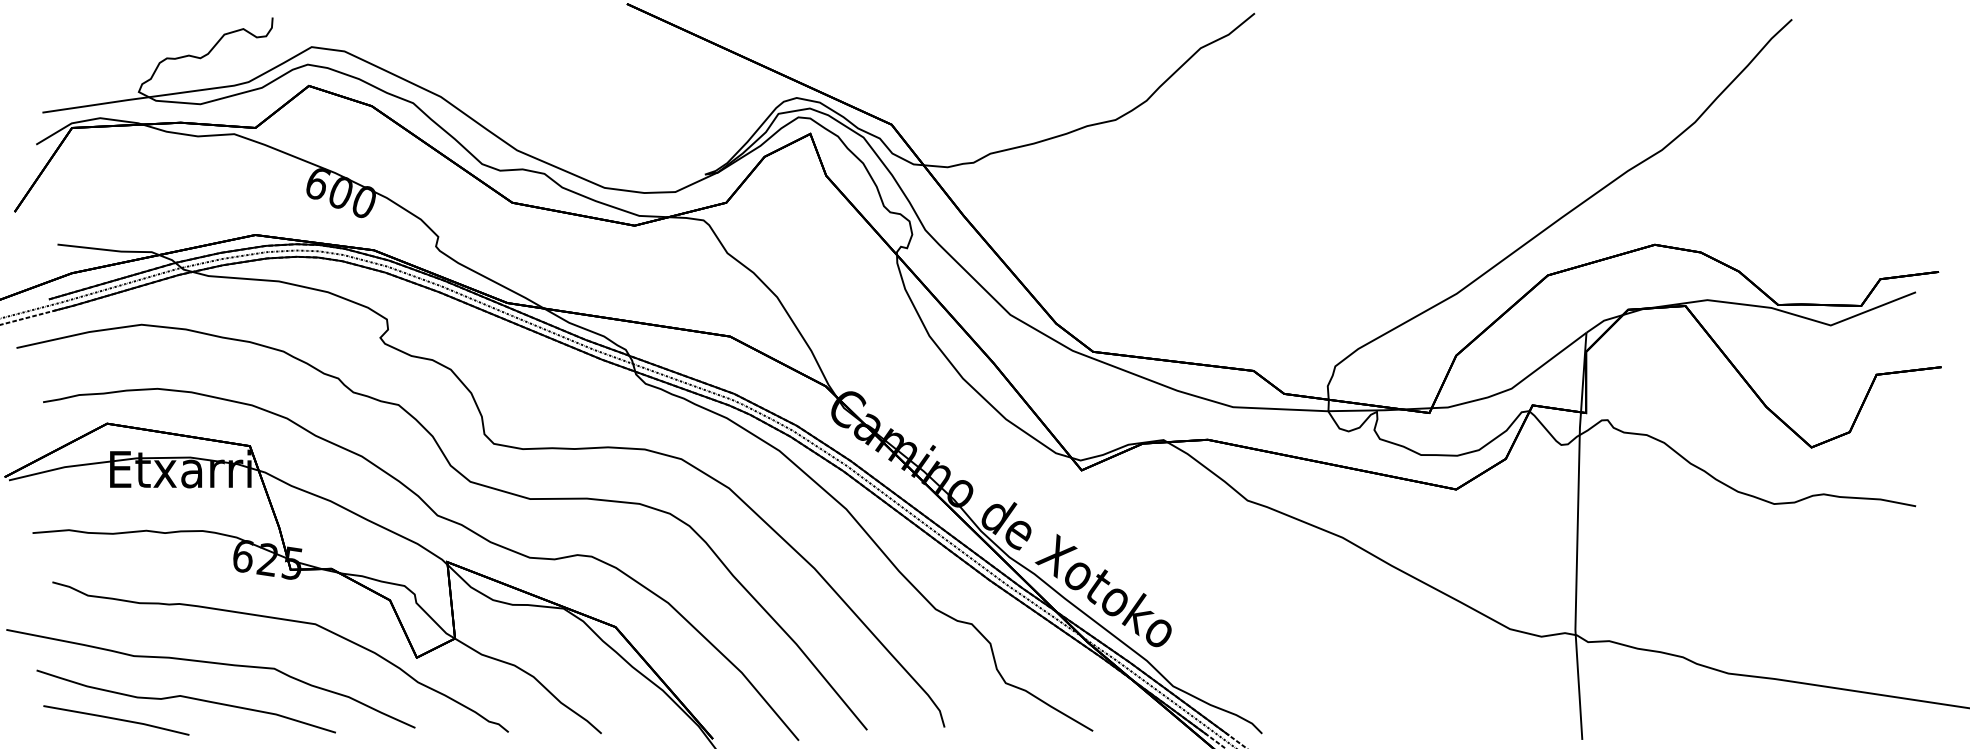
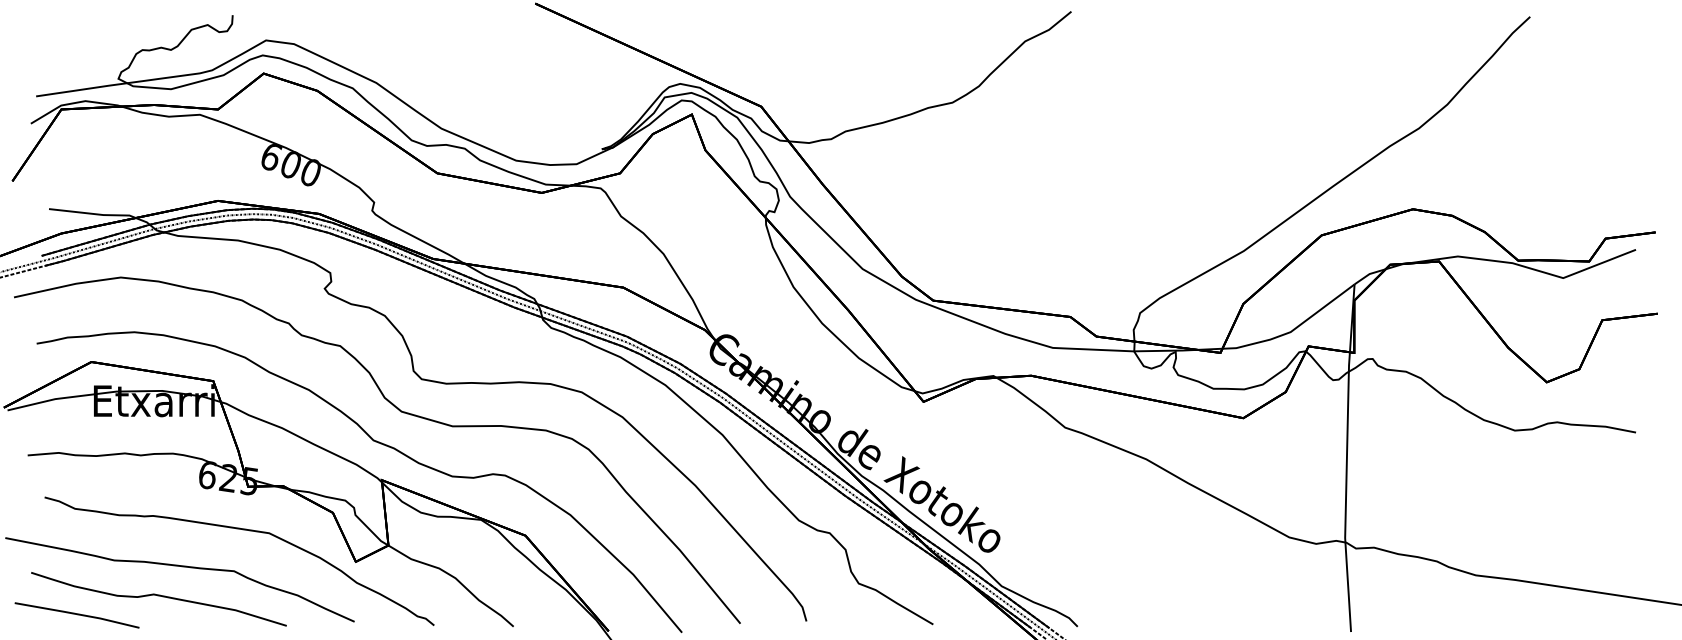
part: (116, 720) -> (77, 615), moved

